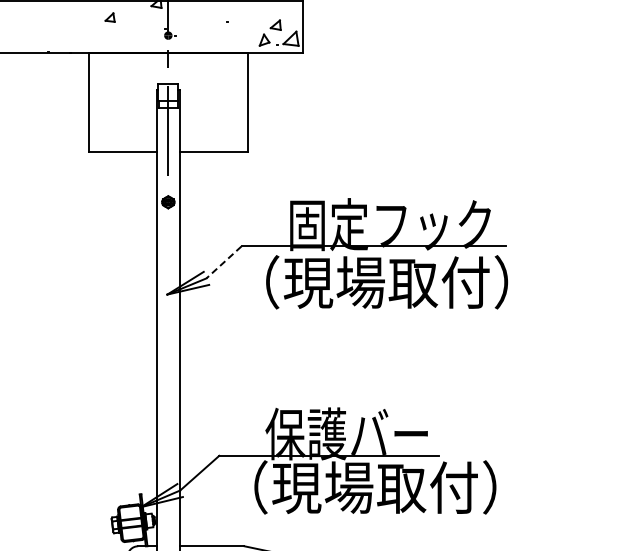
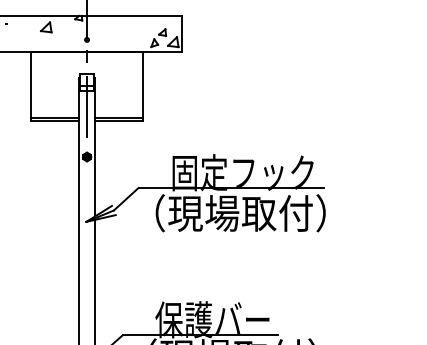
part: (109, 17) -> (45, 27), size x1.67
line: (122, 147) -> (54, 118), added
line: (213, 147) -> (118, 118), added
line: (224, 262) -> (126, 199), dashed -> solid

